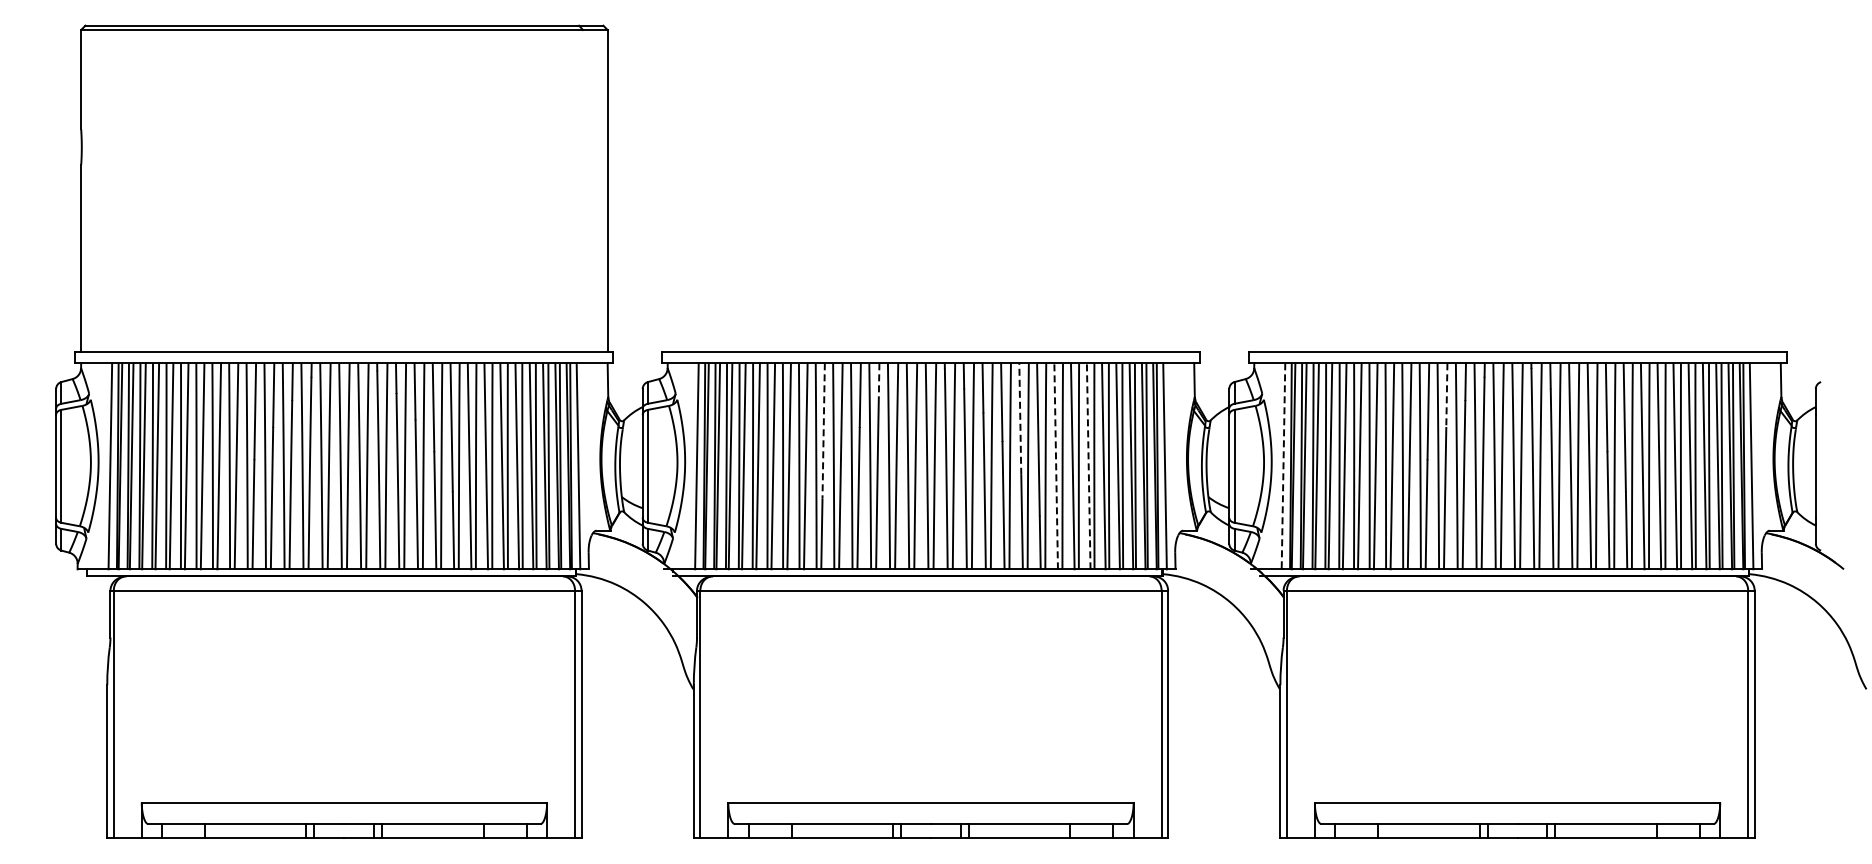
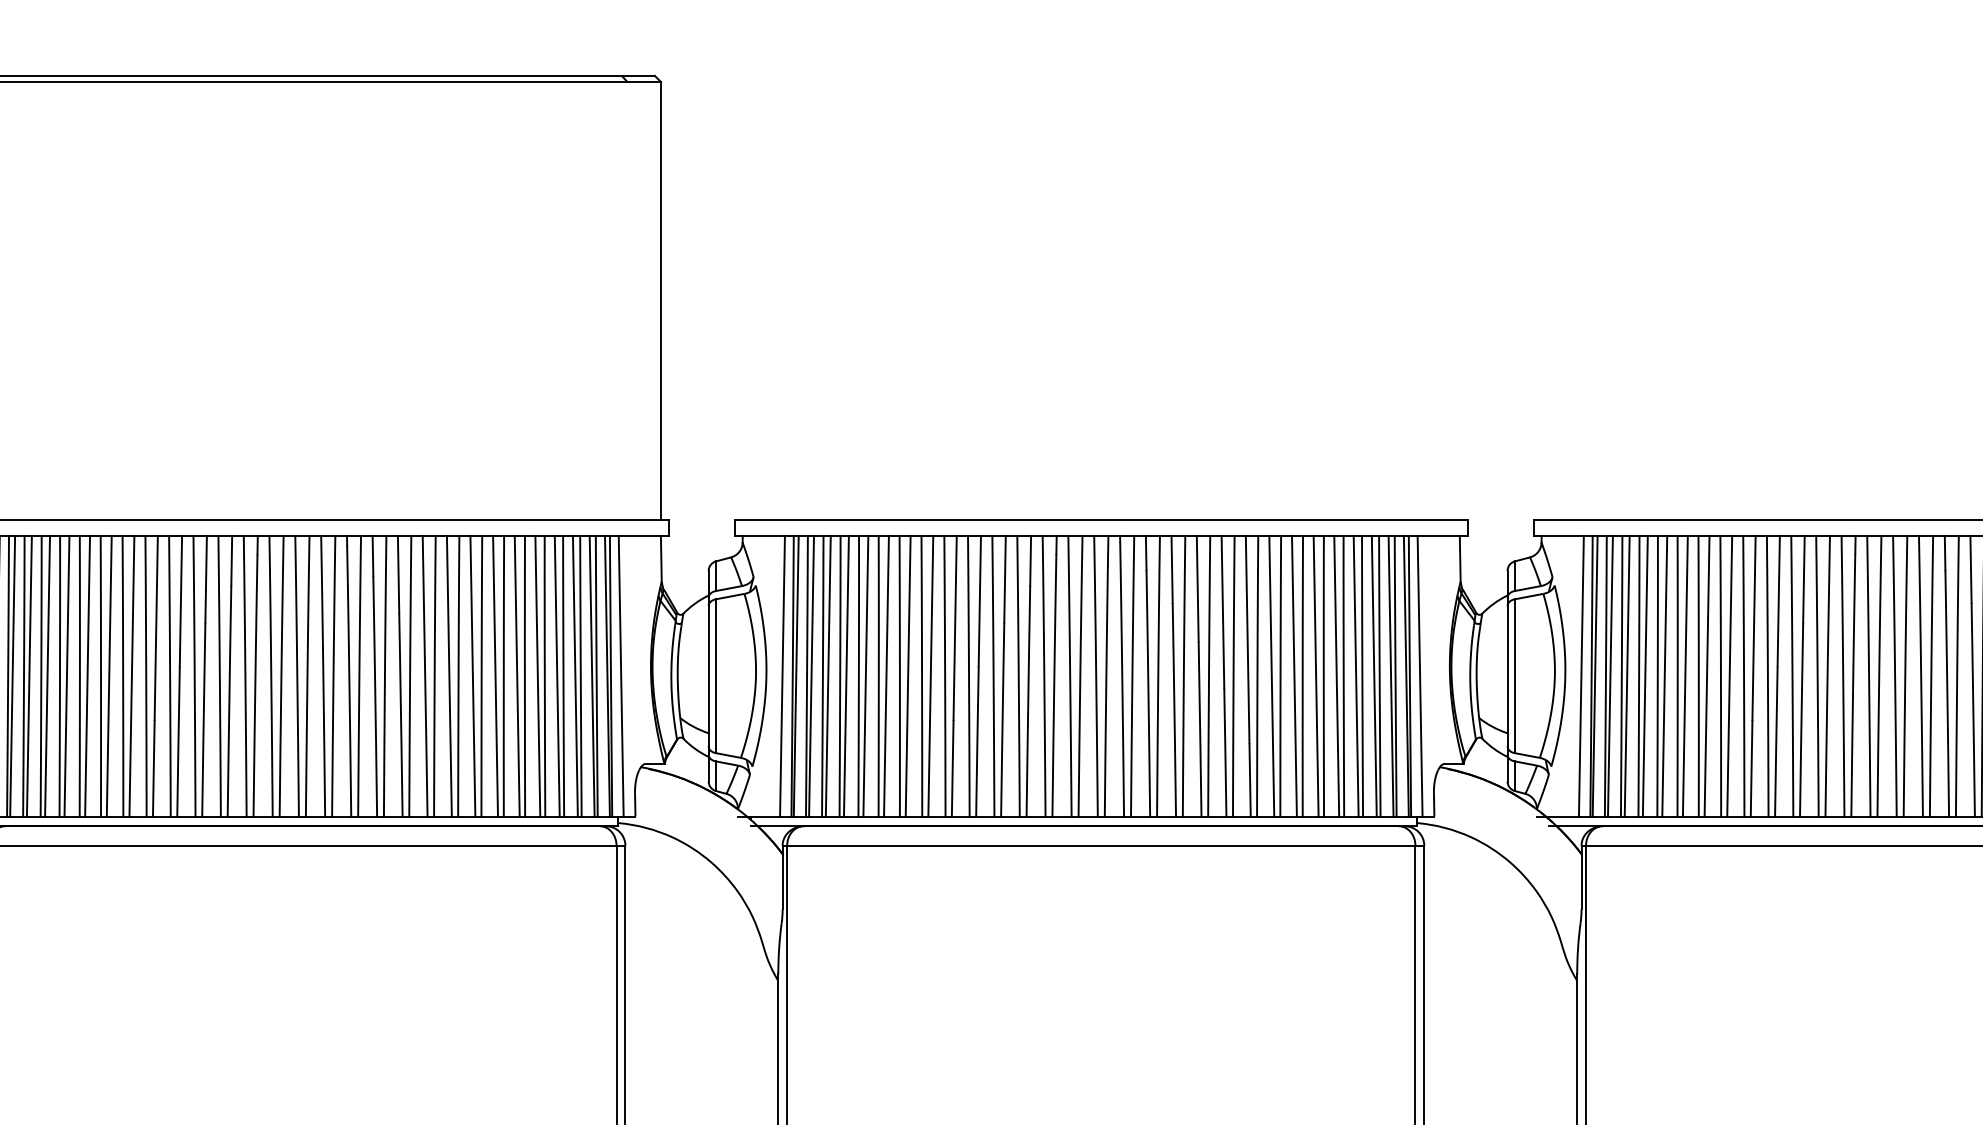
line: (879, 382) -> (1031, 562), dashed -> solid
line: (1446, 395) -> (1803, 579), dashed -> solid
line: (1020, 419) -> (1223, 612), dashed -> solid
line: (823, 430) -> (954, 627), dashed -> solid
line: (1056, 465) -> (1272, 675), dashed -> solid
line: (1088, 465) -> (1315, 675), dashed -> solid
line: (1283, 466) -> (1581, 676), dashed -> solid

